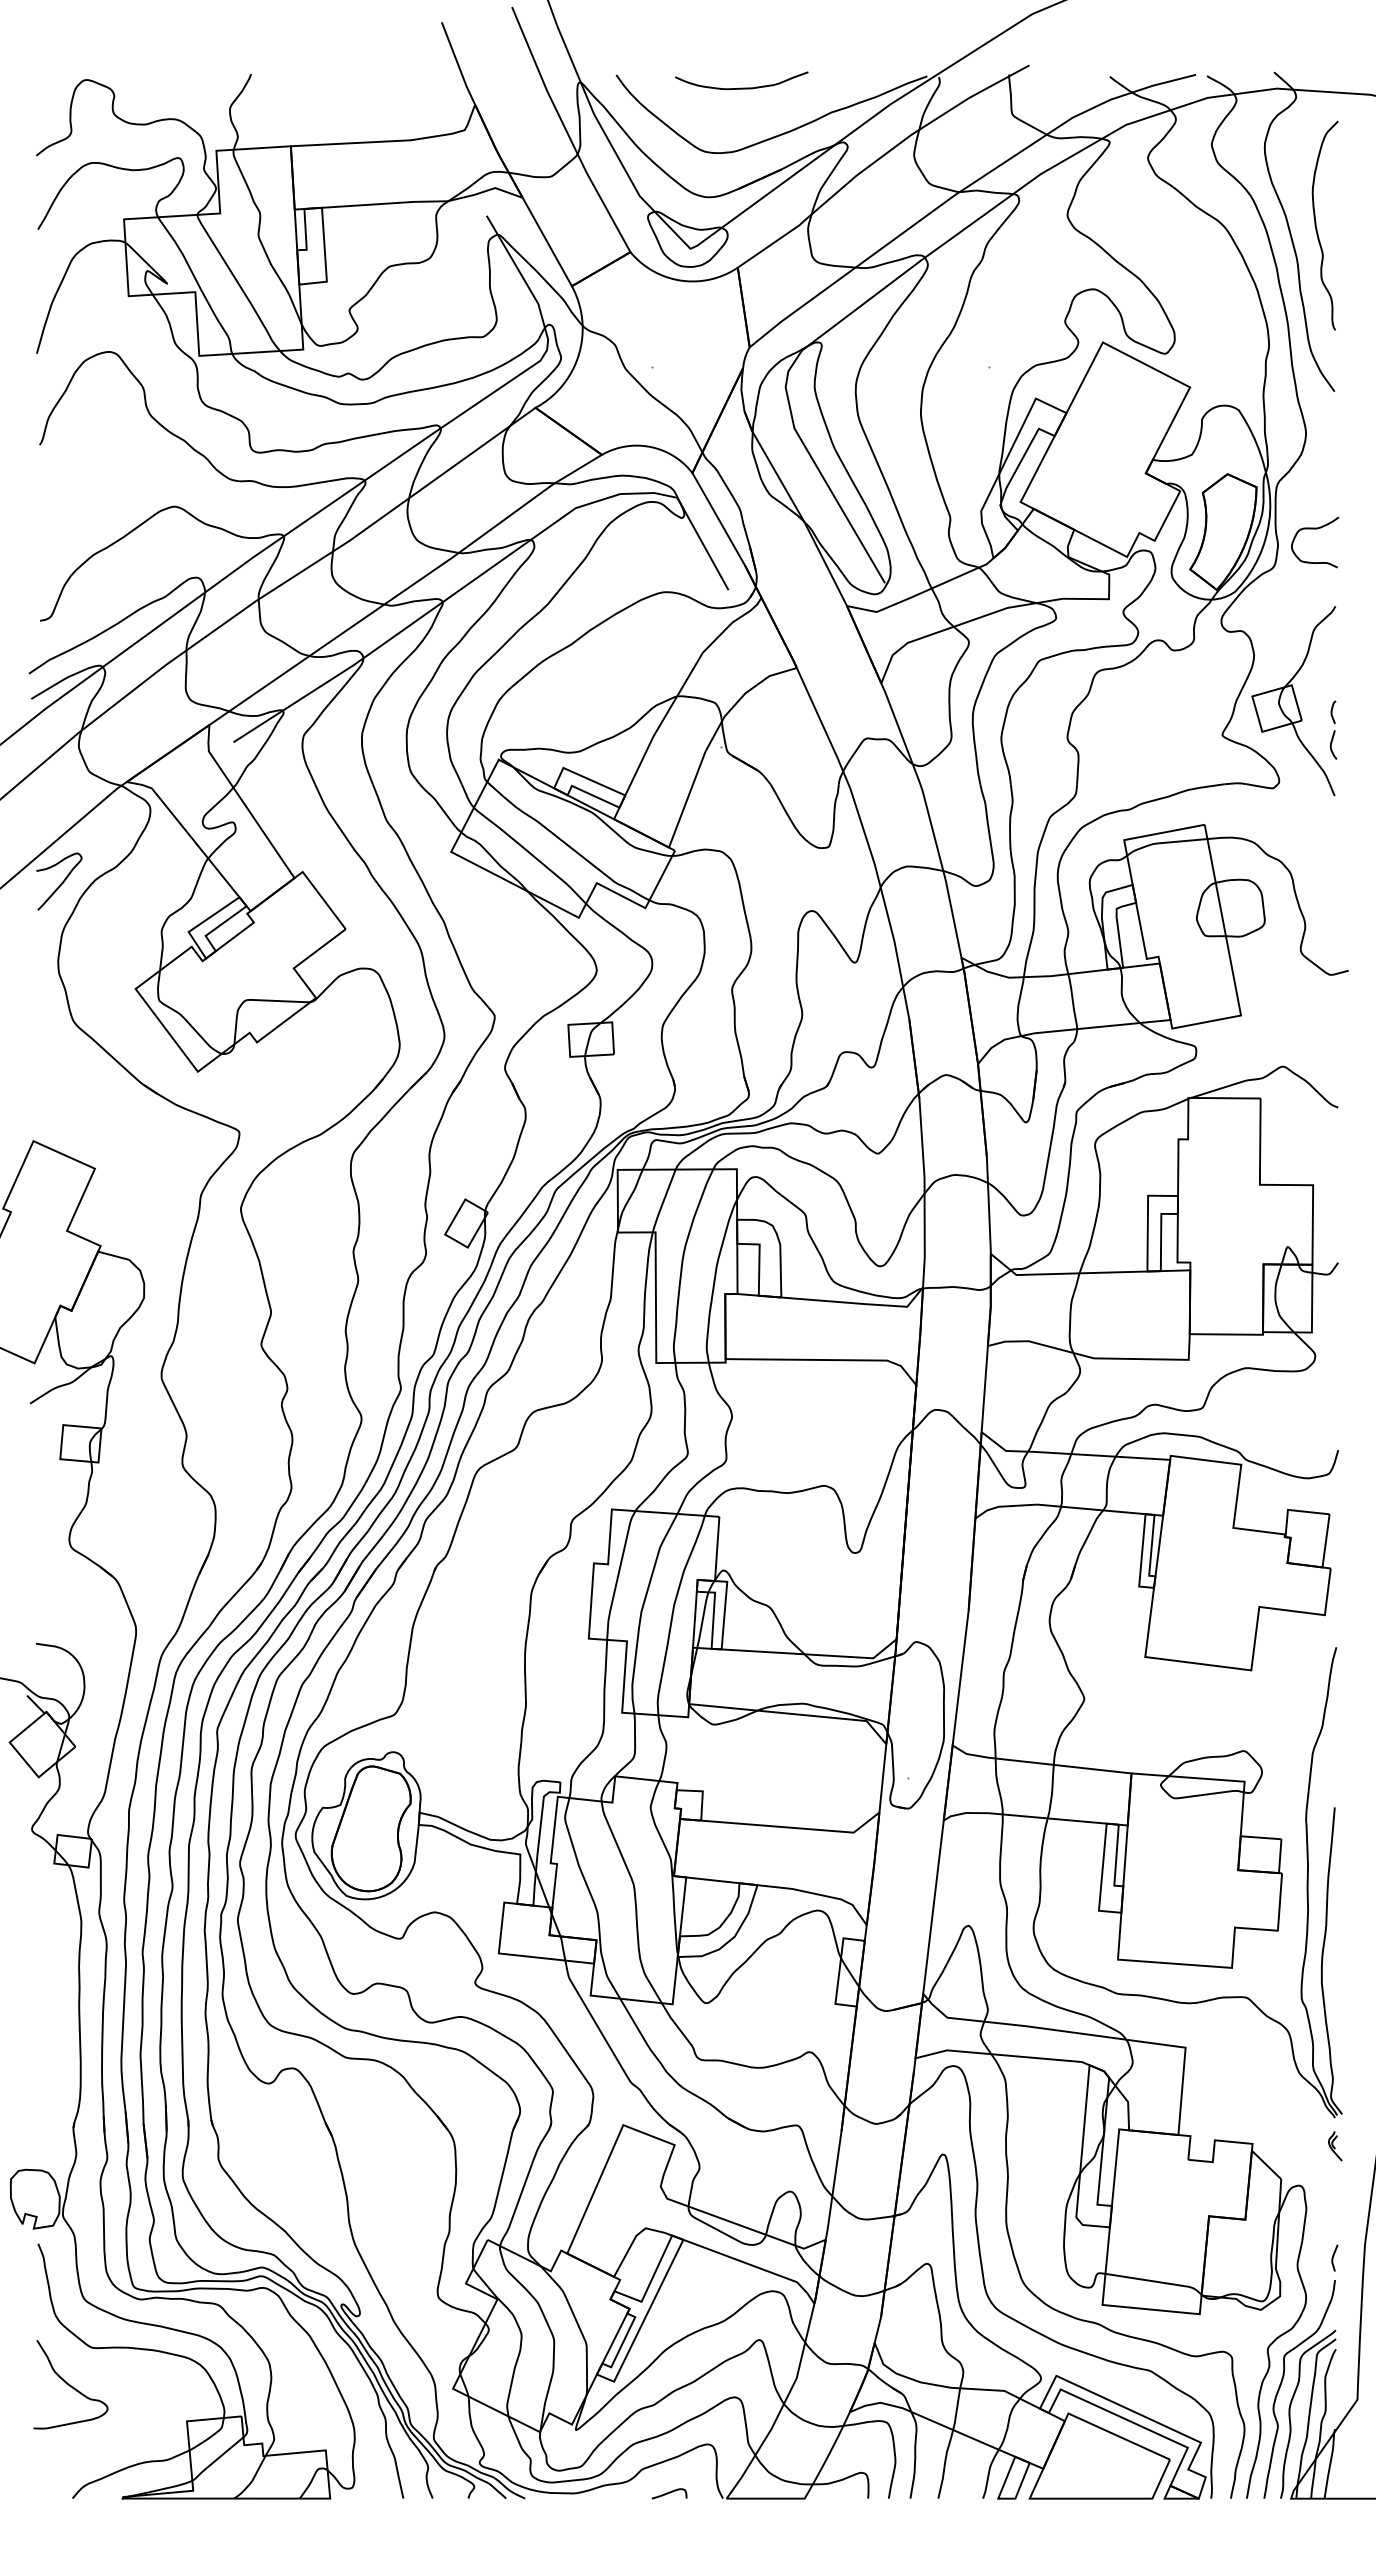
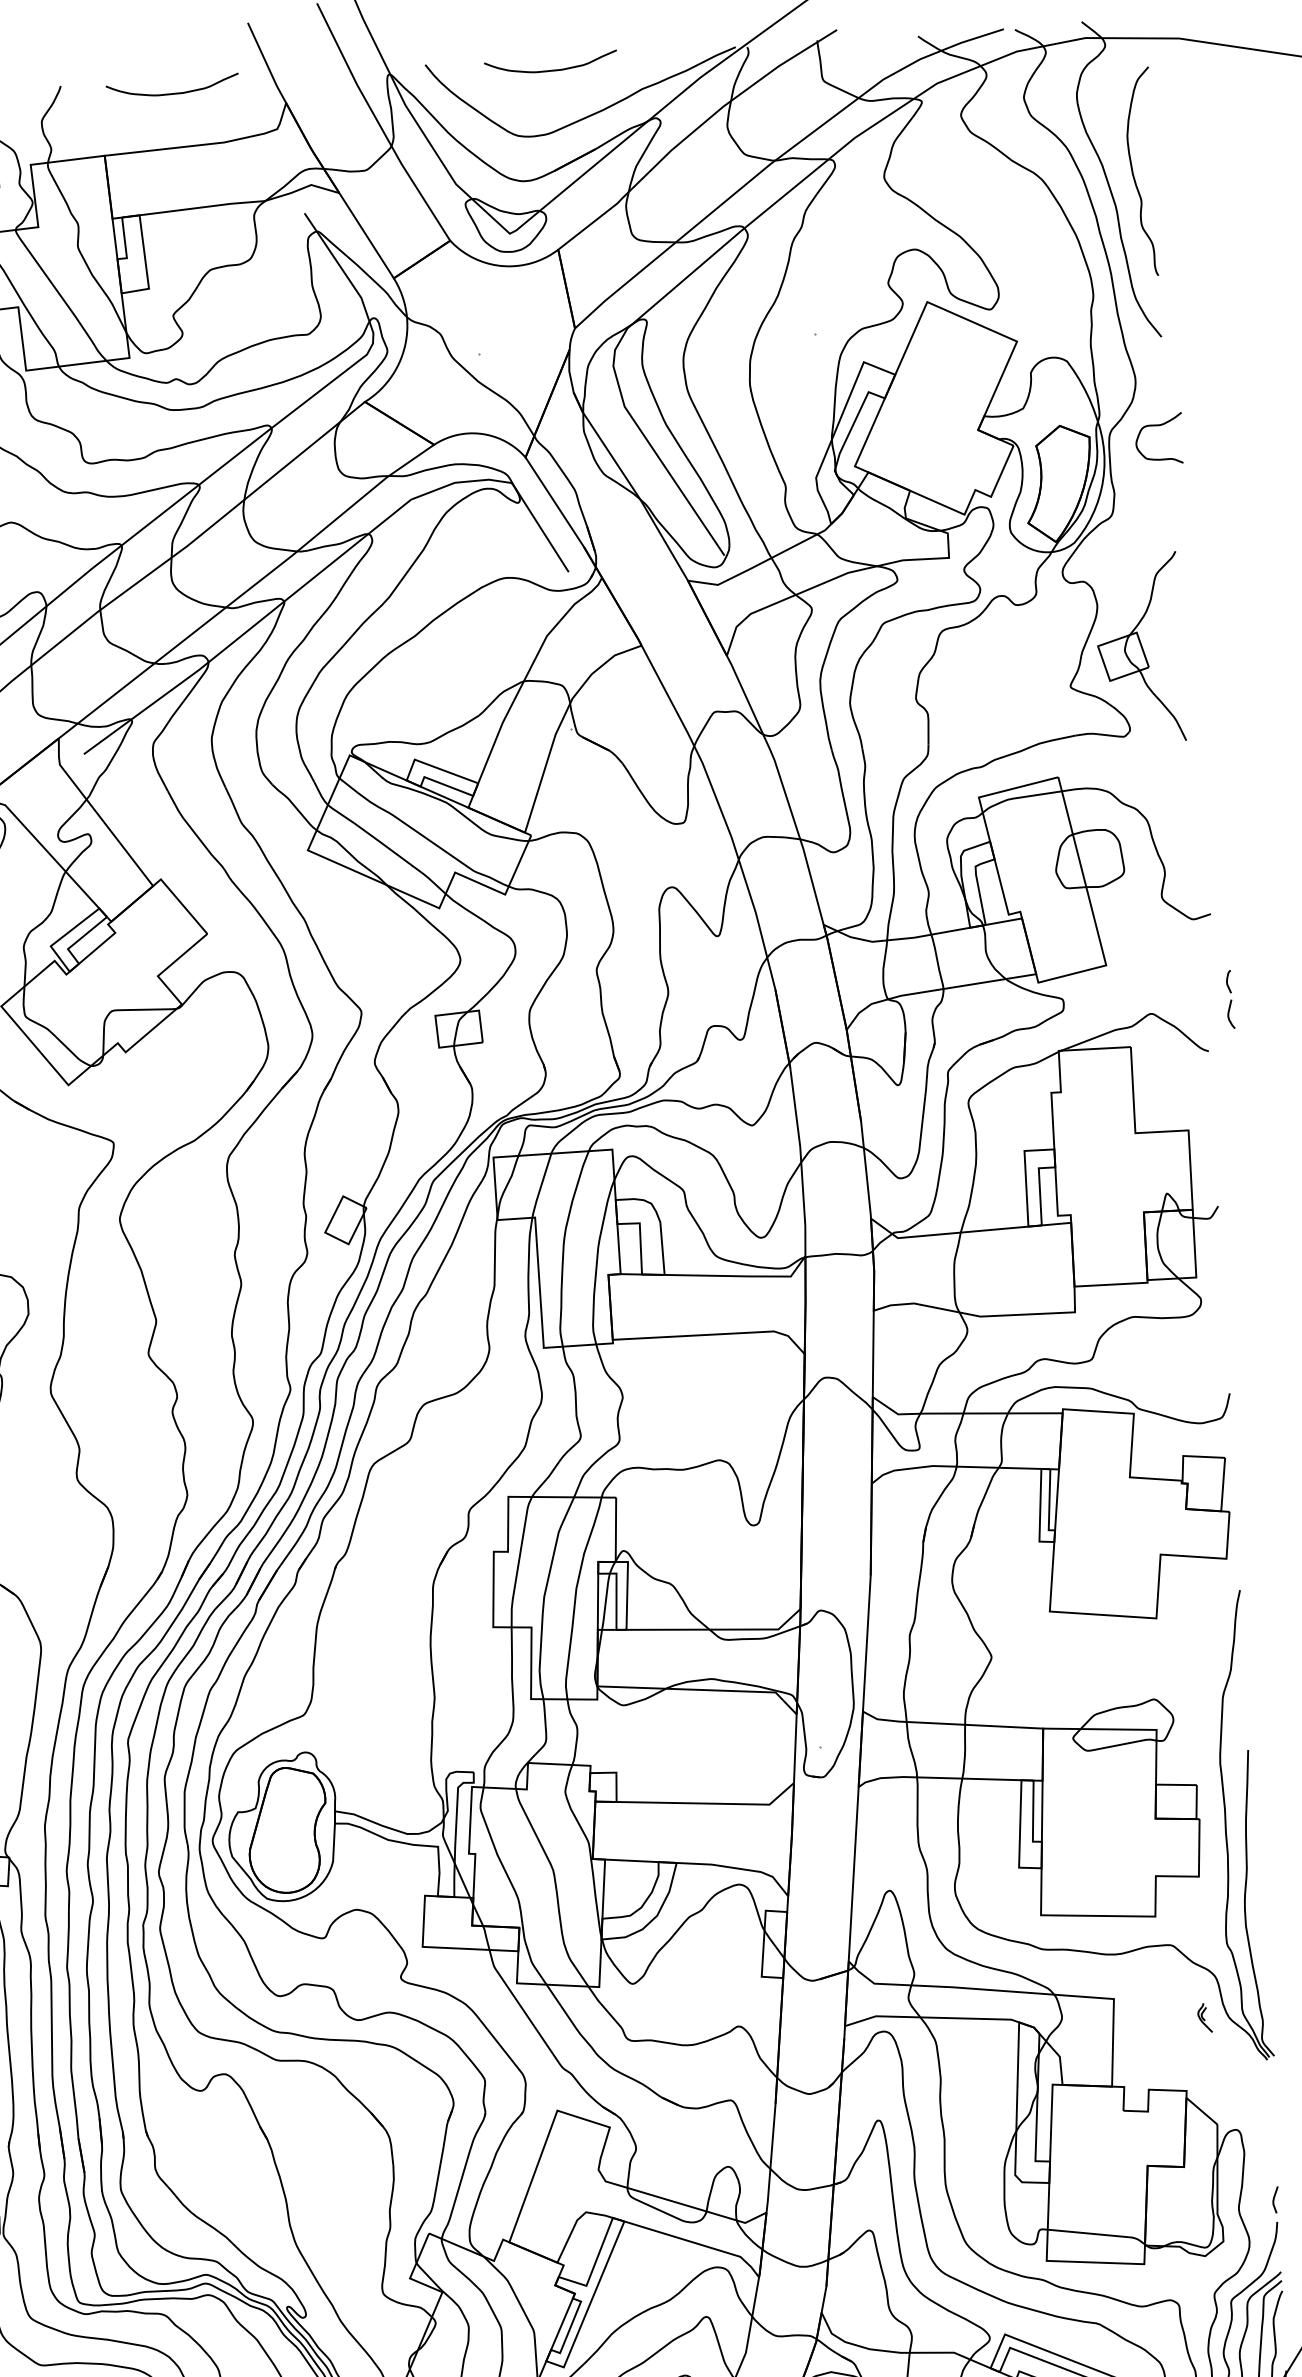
curve: (362, 87) -> (172, 92), added
curve: (1315, 529) -> (1158, 426), moved
part: (1333, 729) -> (1229, 998), moved
part: (1335, 2146) -> (1205, 2018), moved

